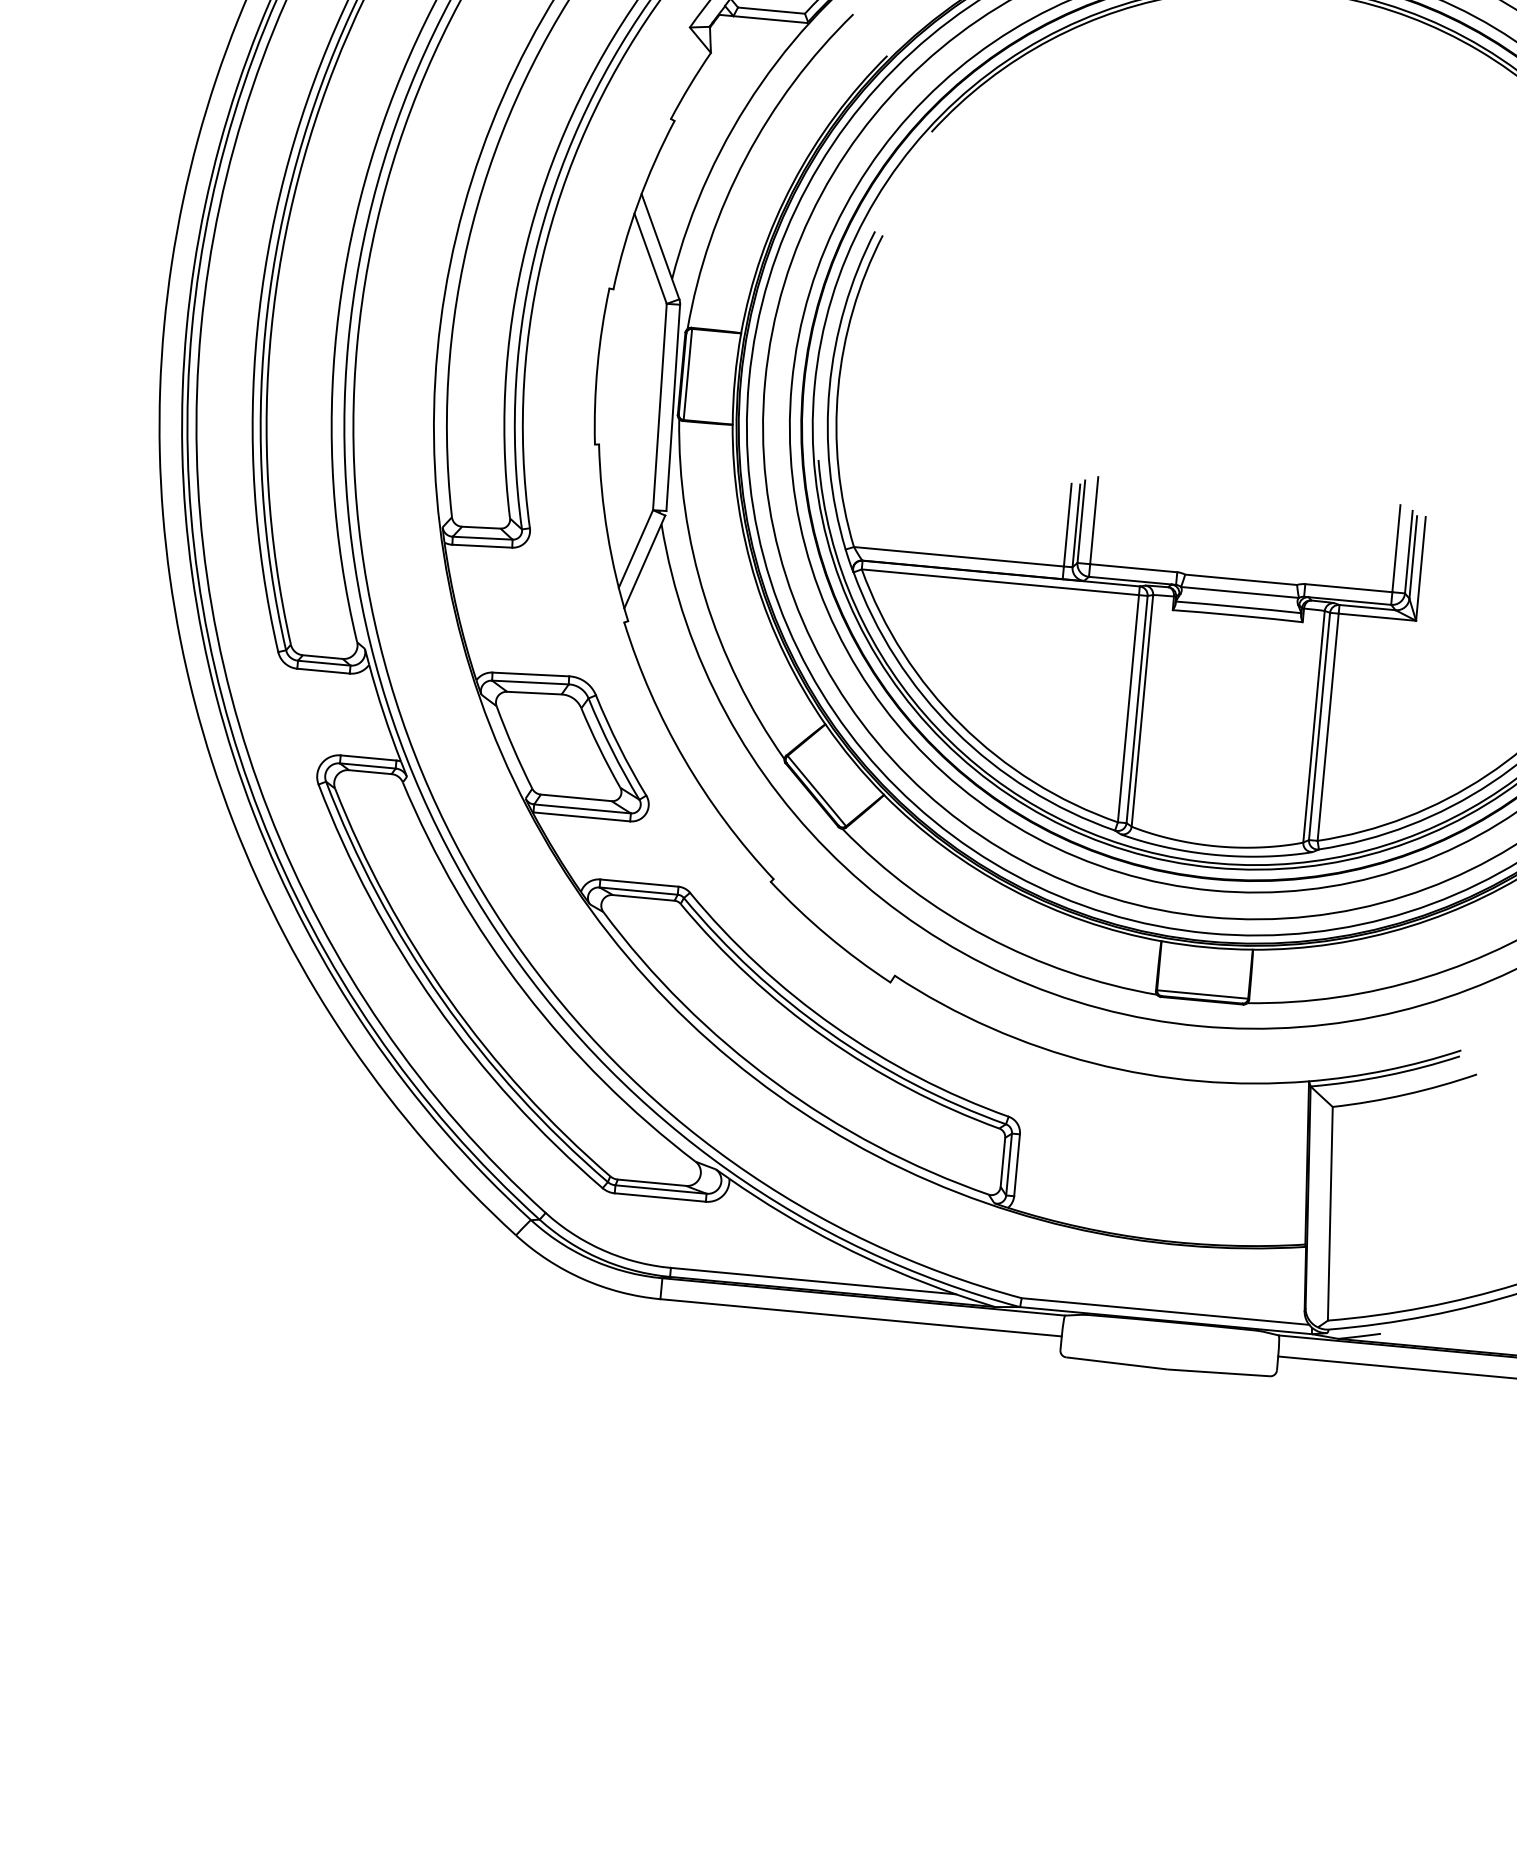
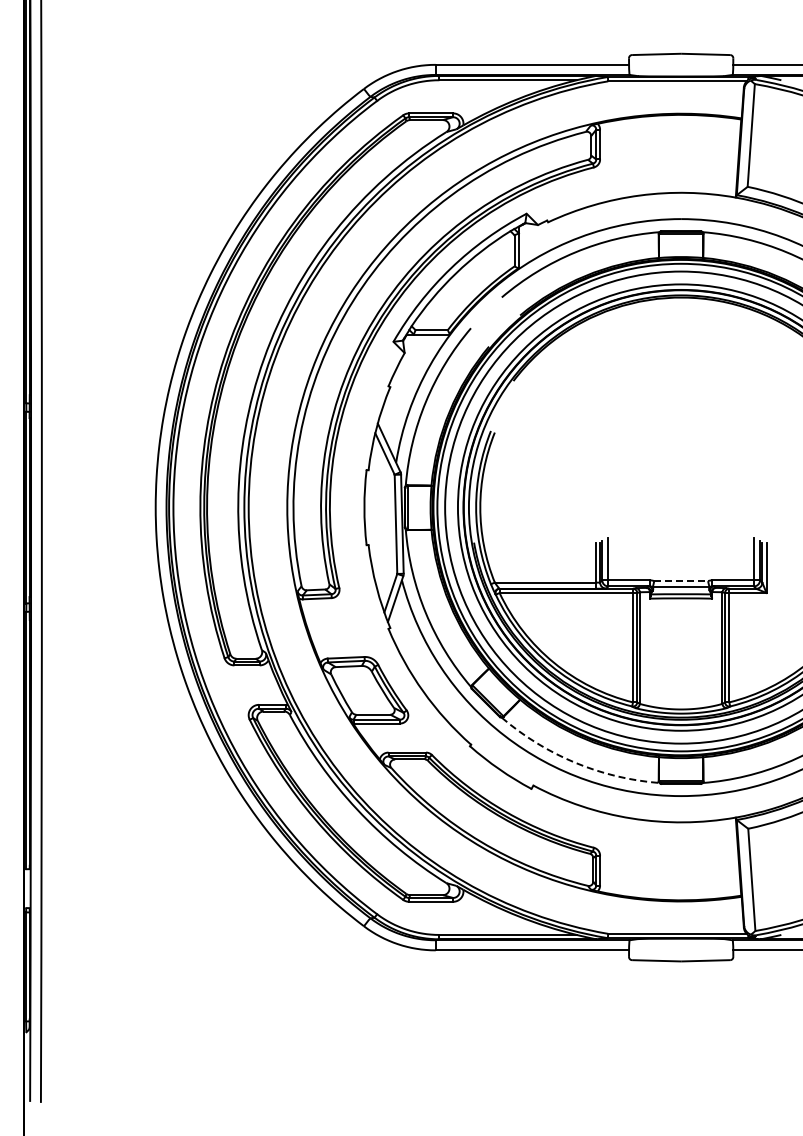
line: (1241, 580) -> (681, 581), solid -> dashed
arc: (986, 936) -> (575, 762), solid -> dashed

